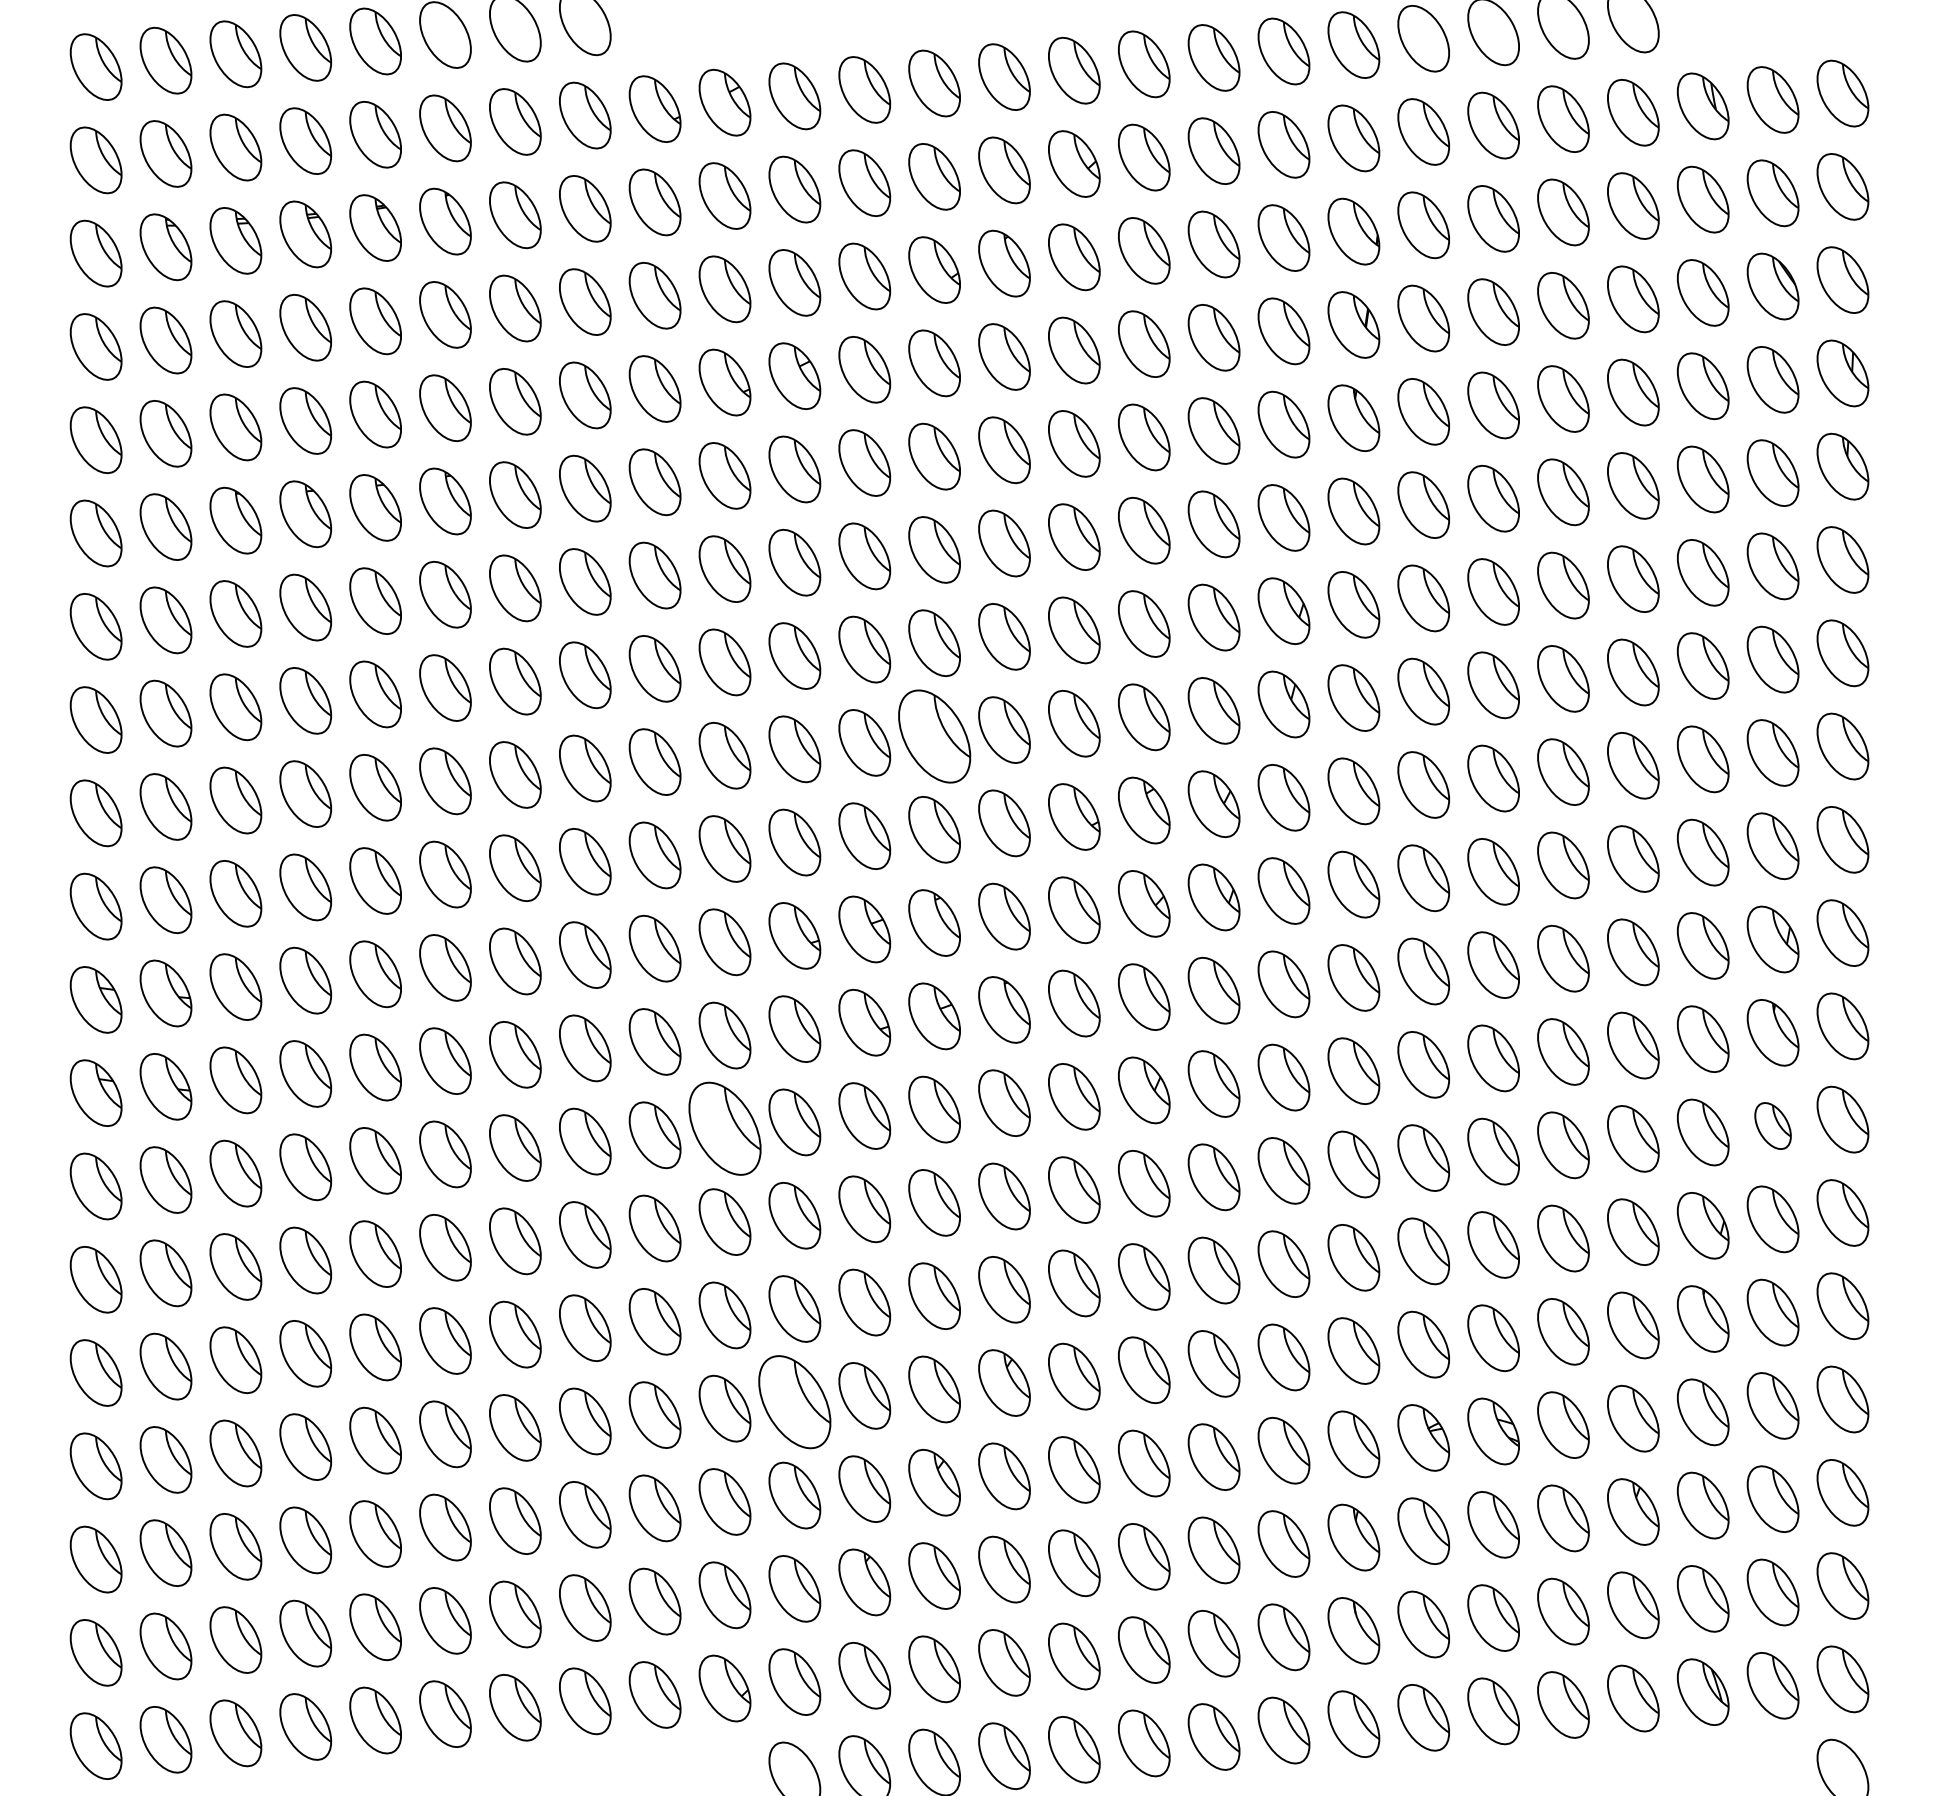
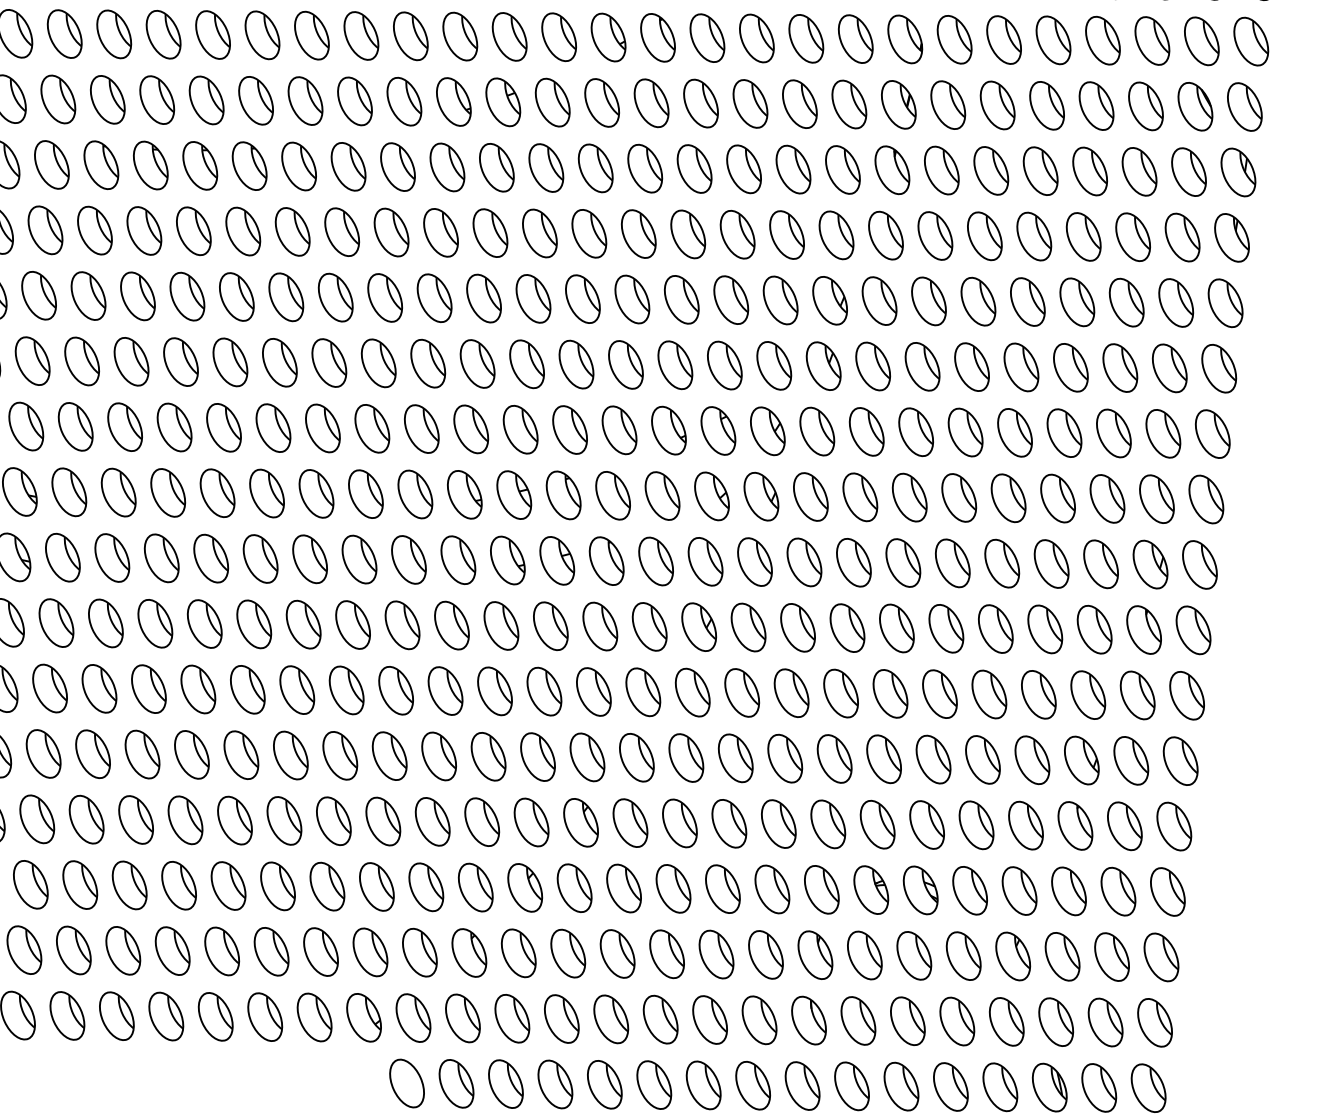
part: (934, 736) -> (576, 364), size x0.71
part: (1772, 1125) -> (1137, 695), size x1.43
part: (724, 1128) -> (402, 625), size x0.71
part: (794, 1402) -> (432, 822), size x0.71

